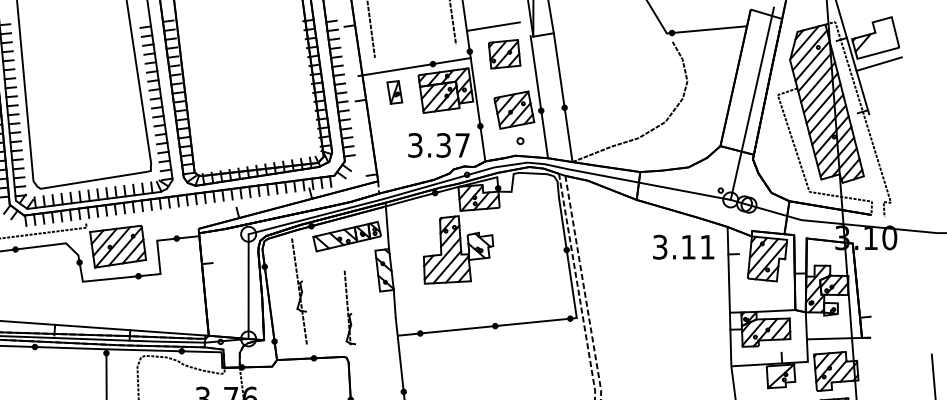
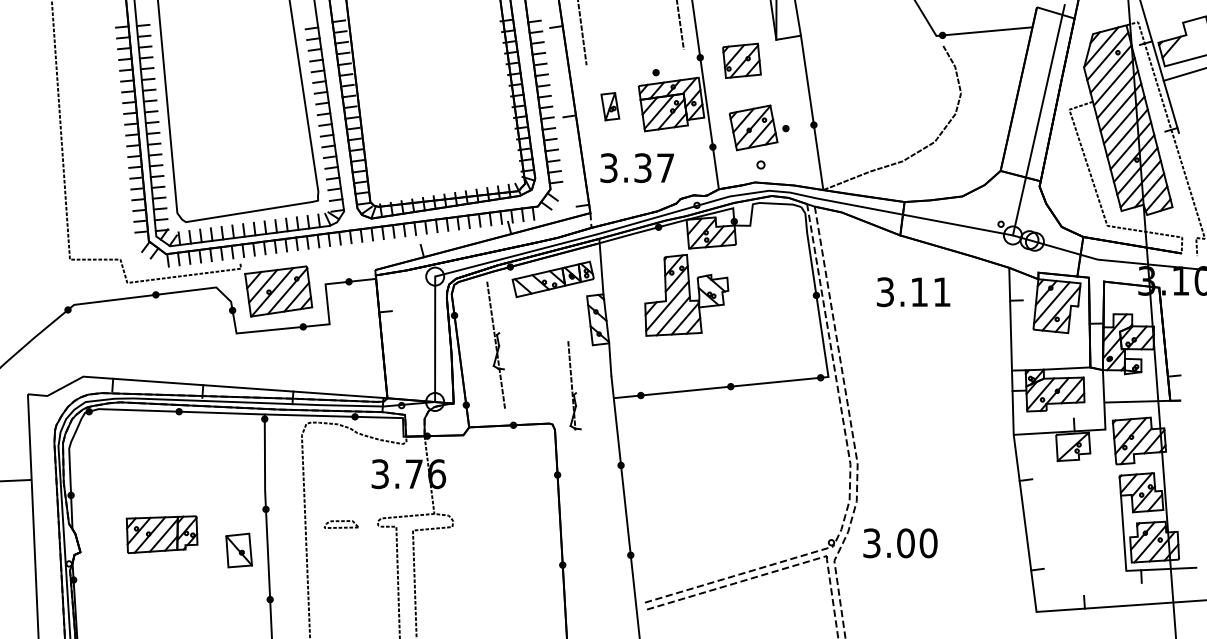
line: (493, 26) -> (728, 27), removed
line: (414, 66) -> (633, 75), removed
line: (539, 97) -> (783, 112), removed
text: (438, 145) -> (636, 168), moved
text: (683, 247) -> (913, 292), moved
part: (349, 307) -> (574, 385), moved

